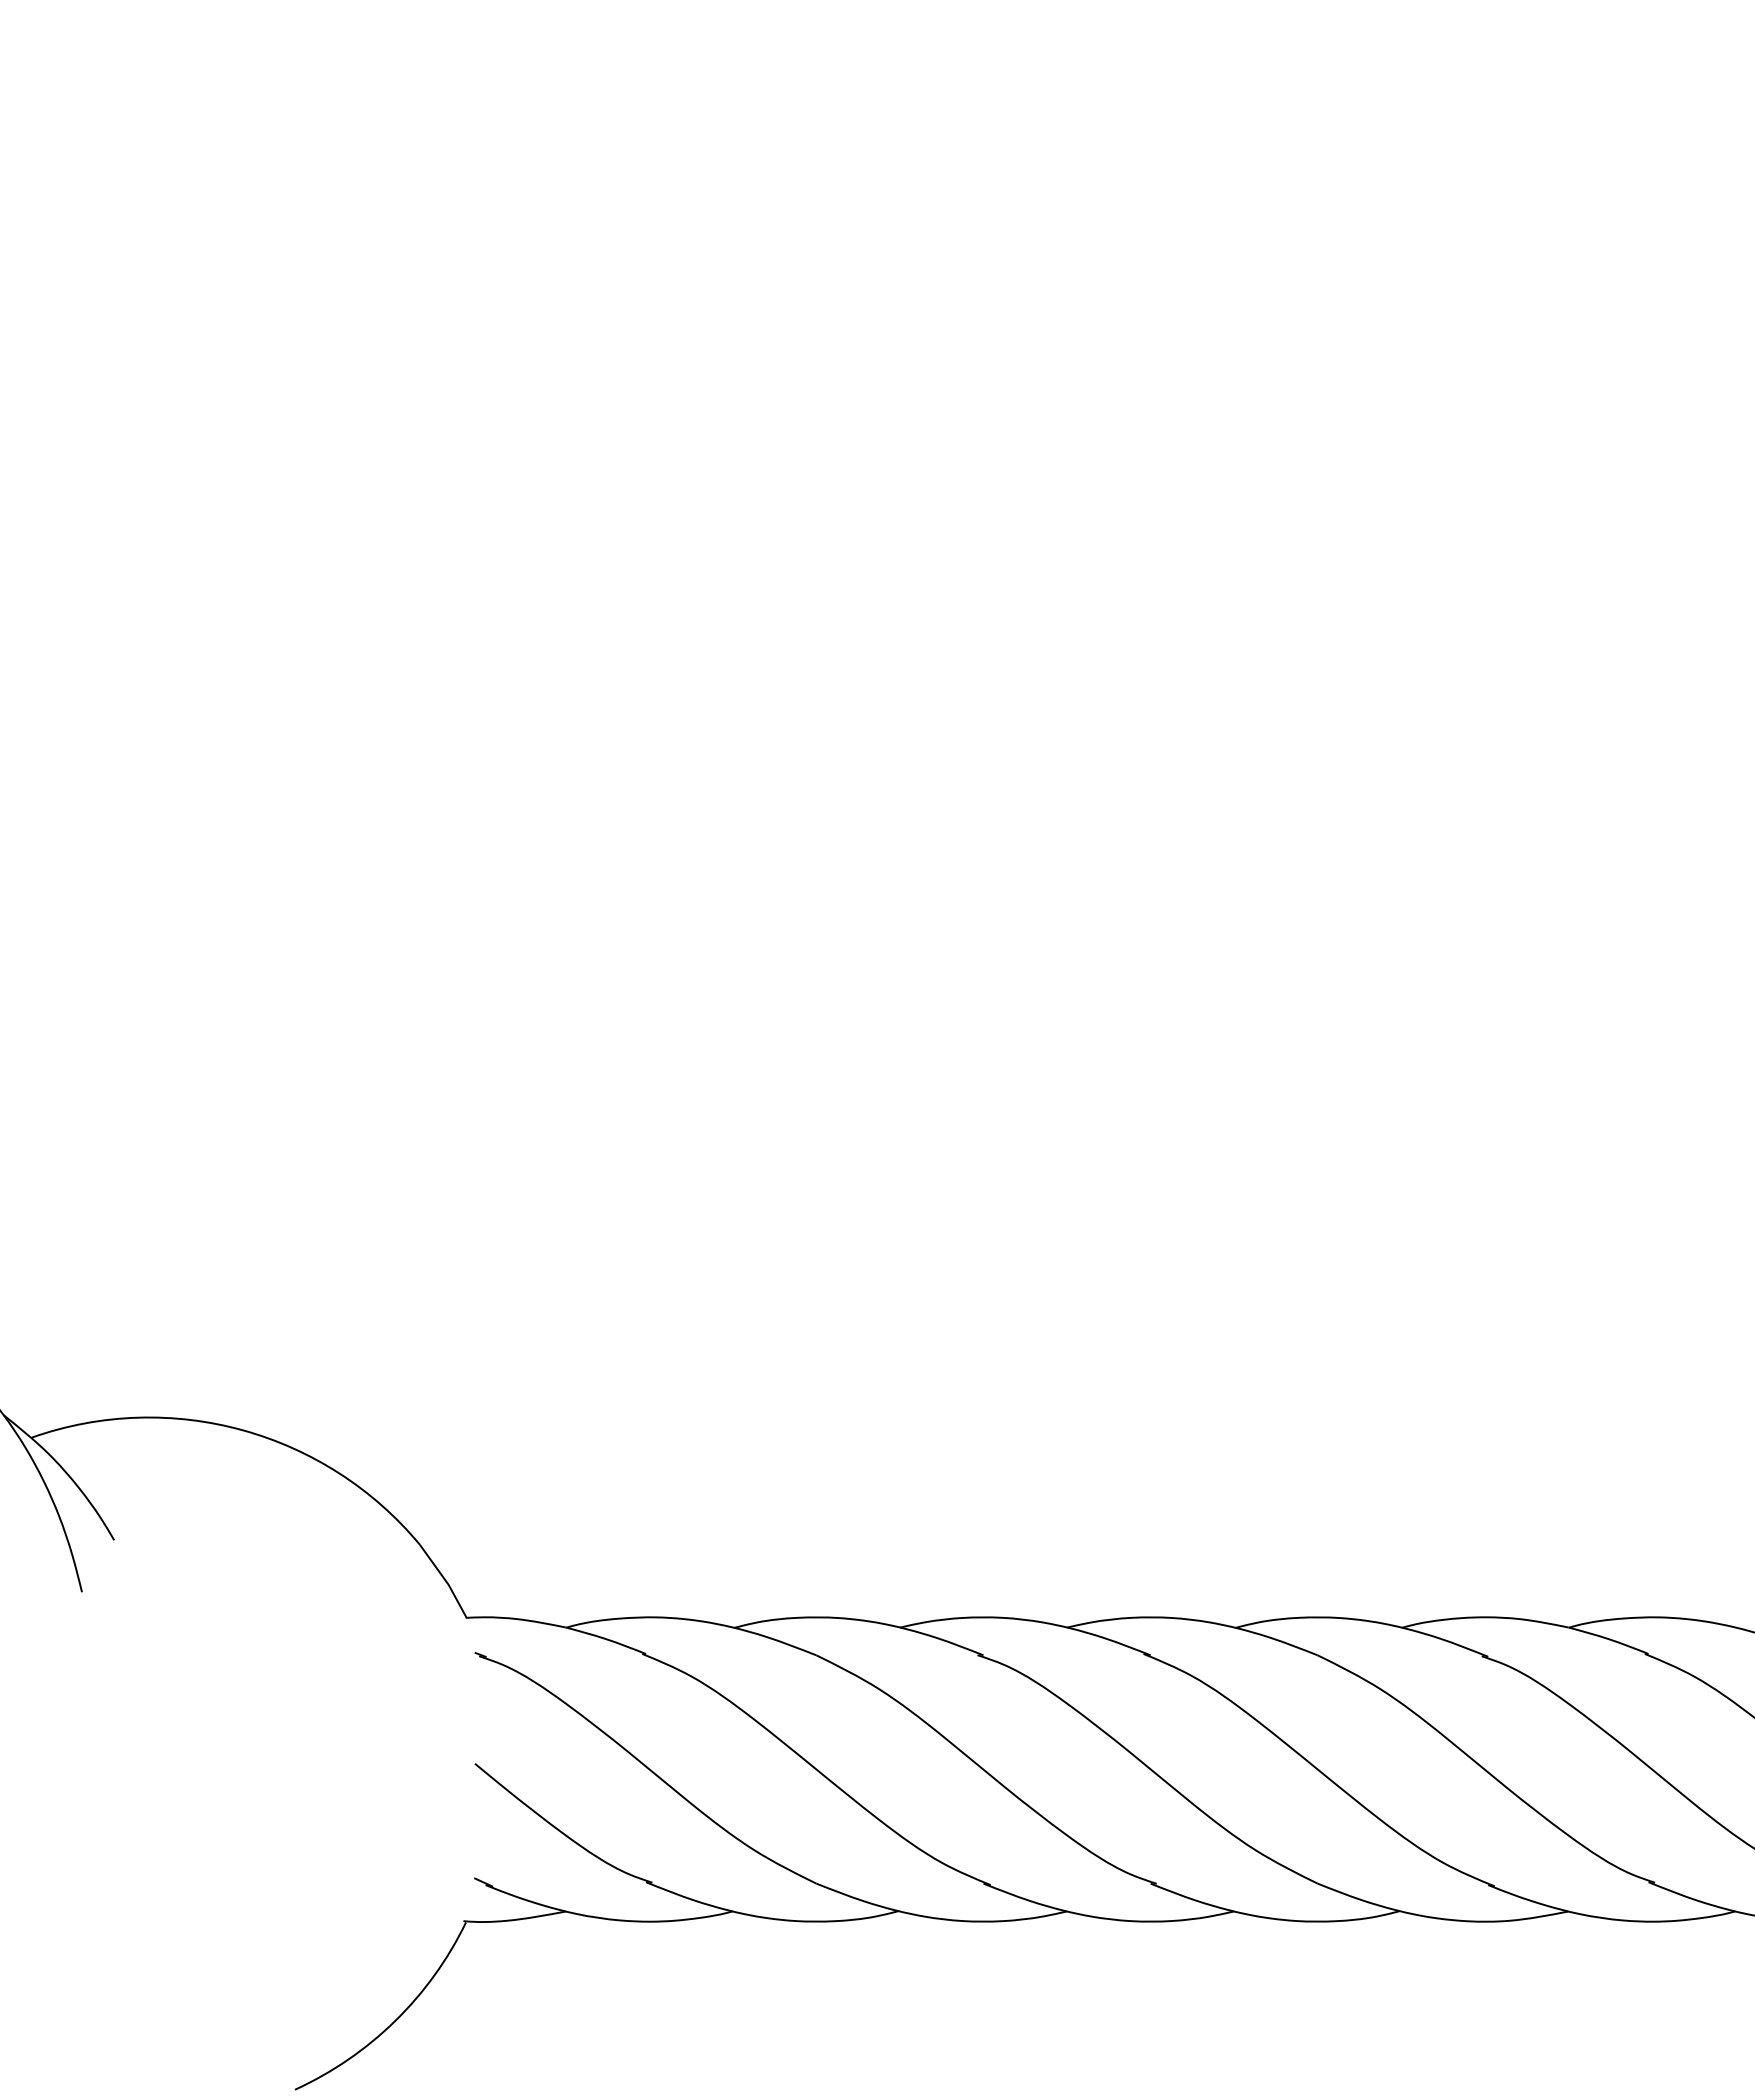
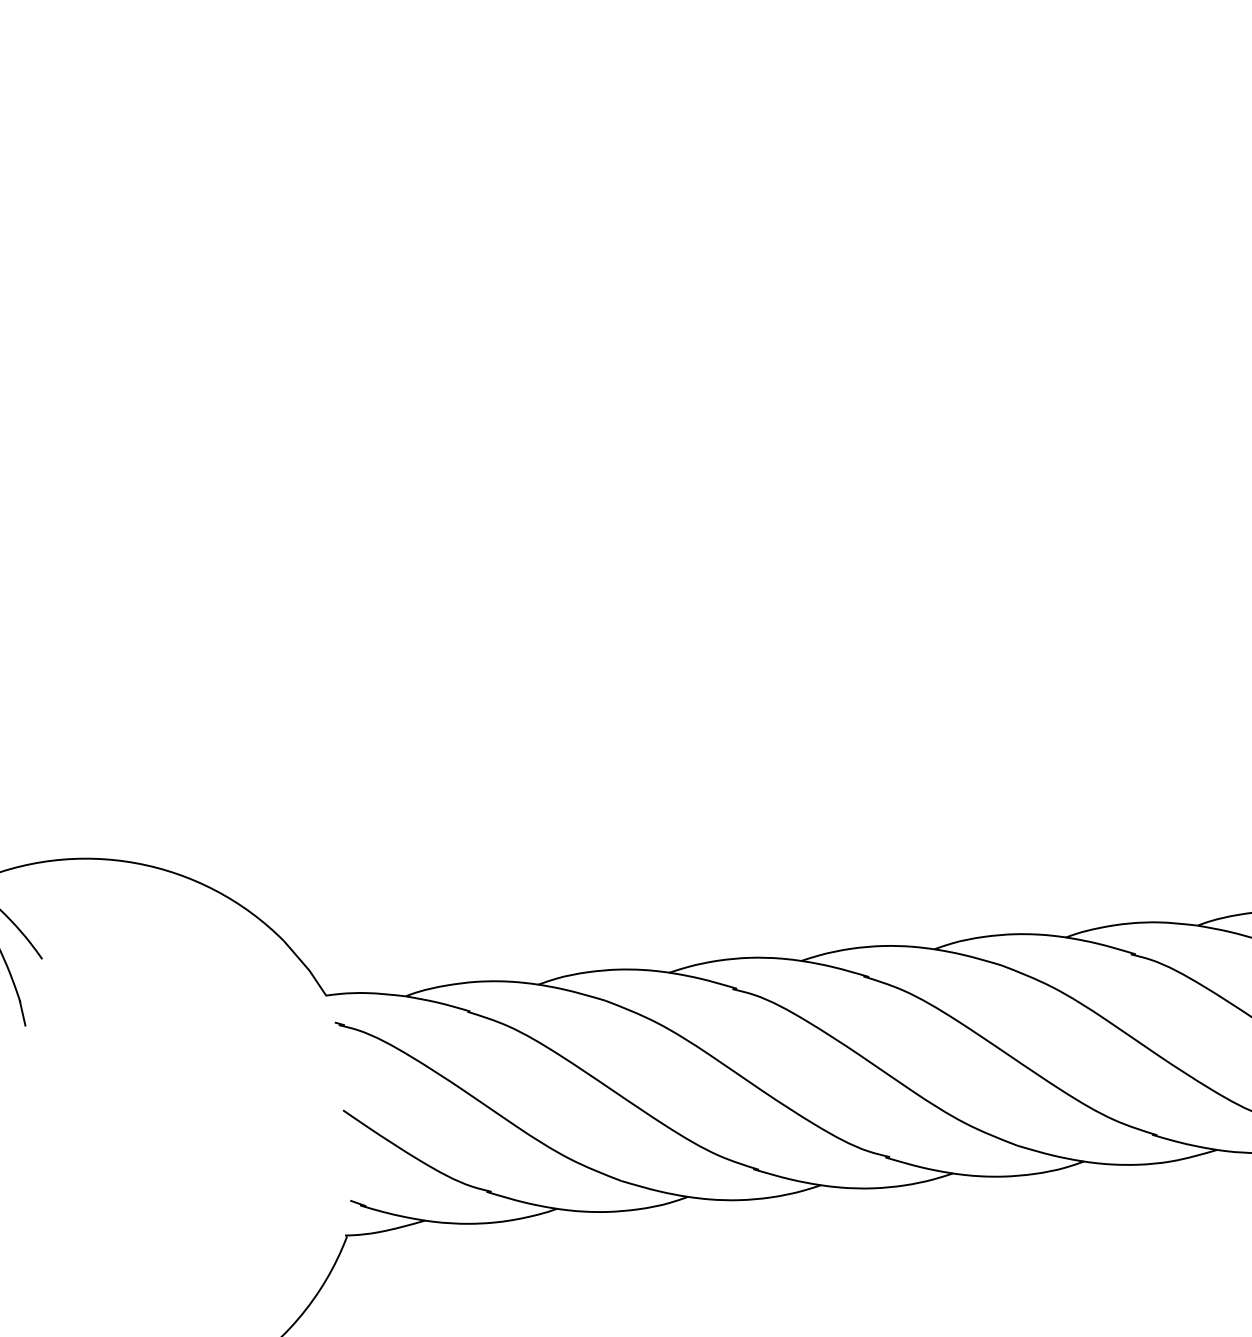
line: (83, 1605) -> (22, 1012), added

